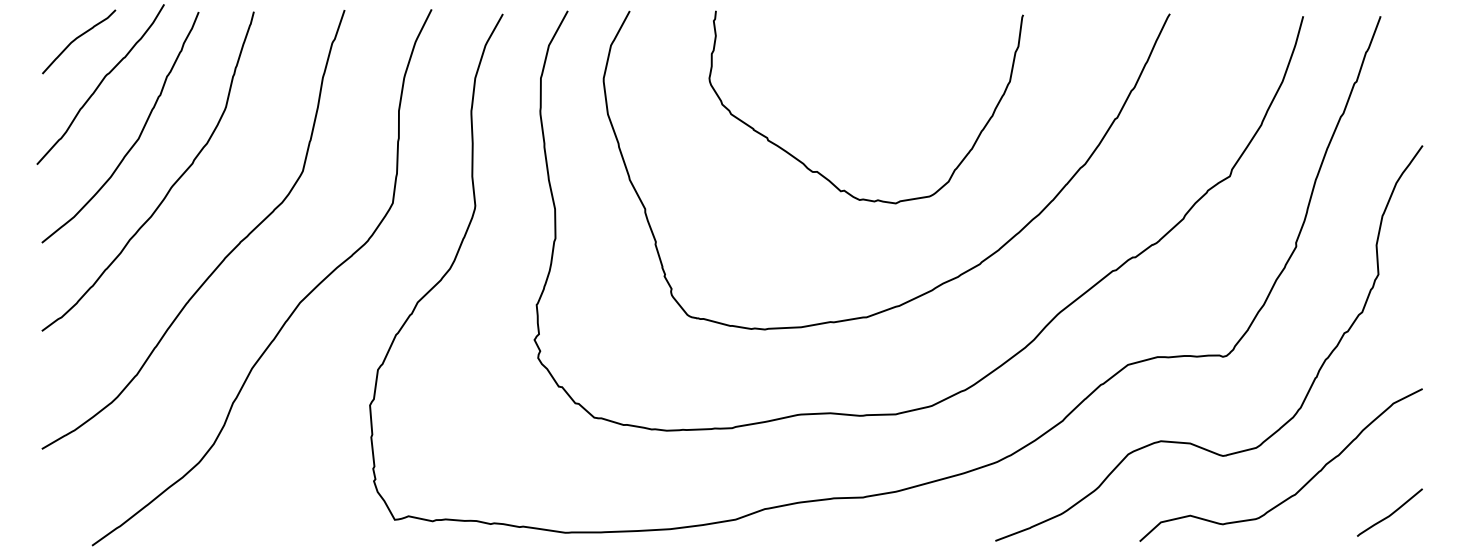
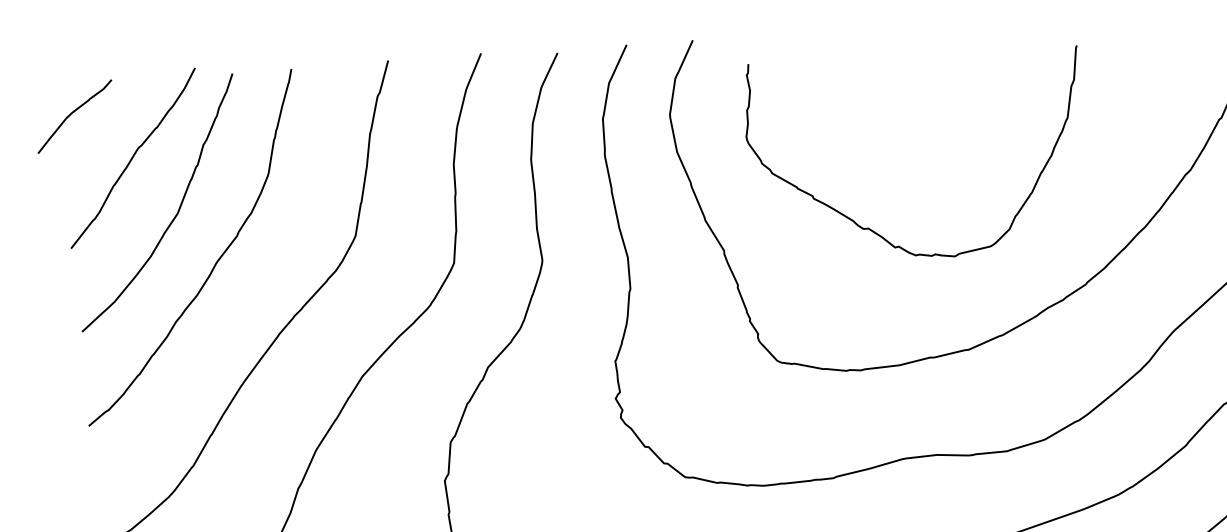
curve: (78, 38) -> (73, 113), moved
curve: (821, 173) -> (873, 229), moved

